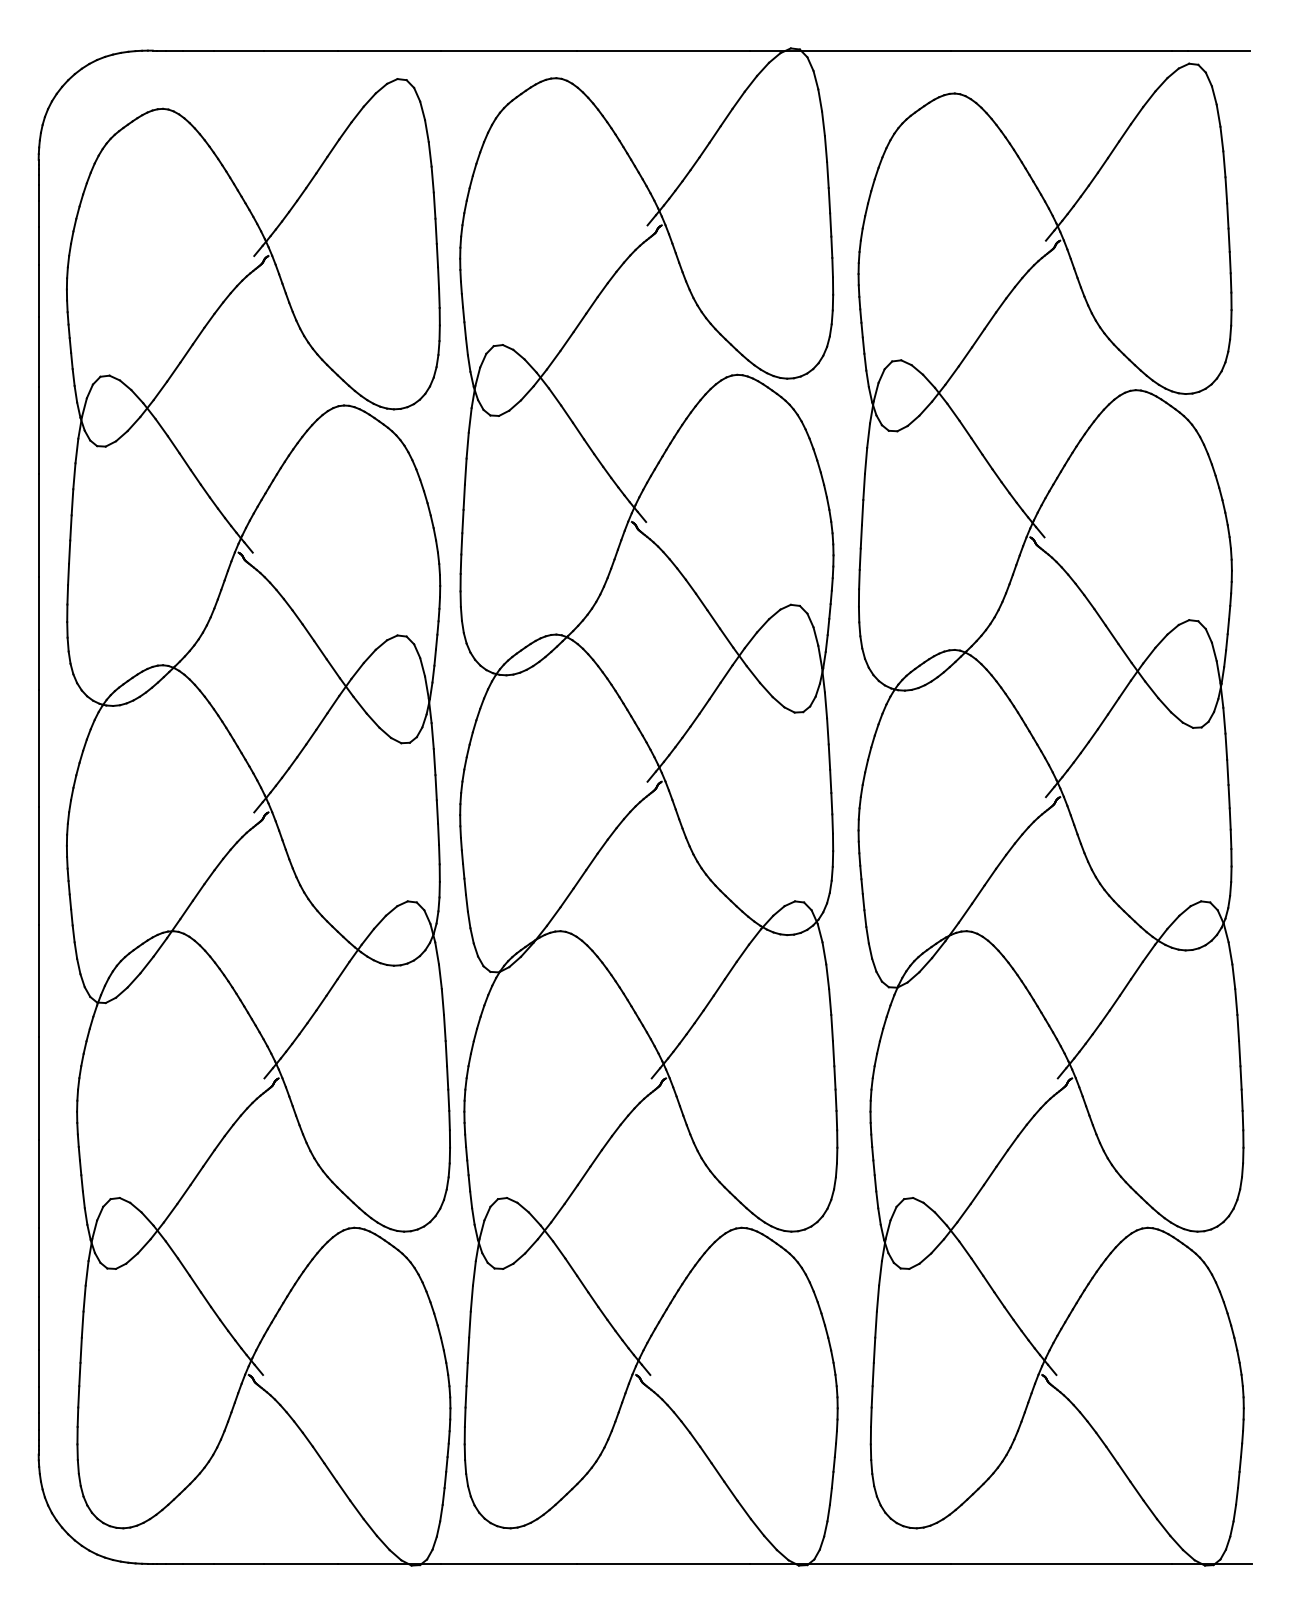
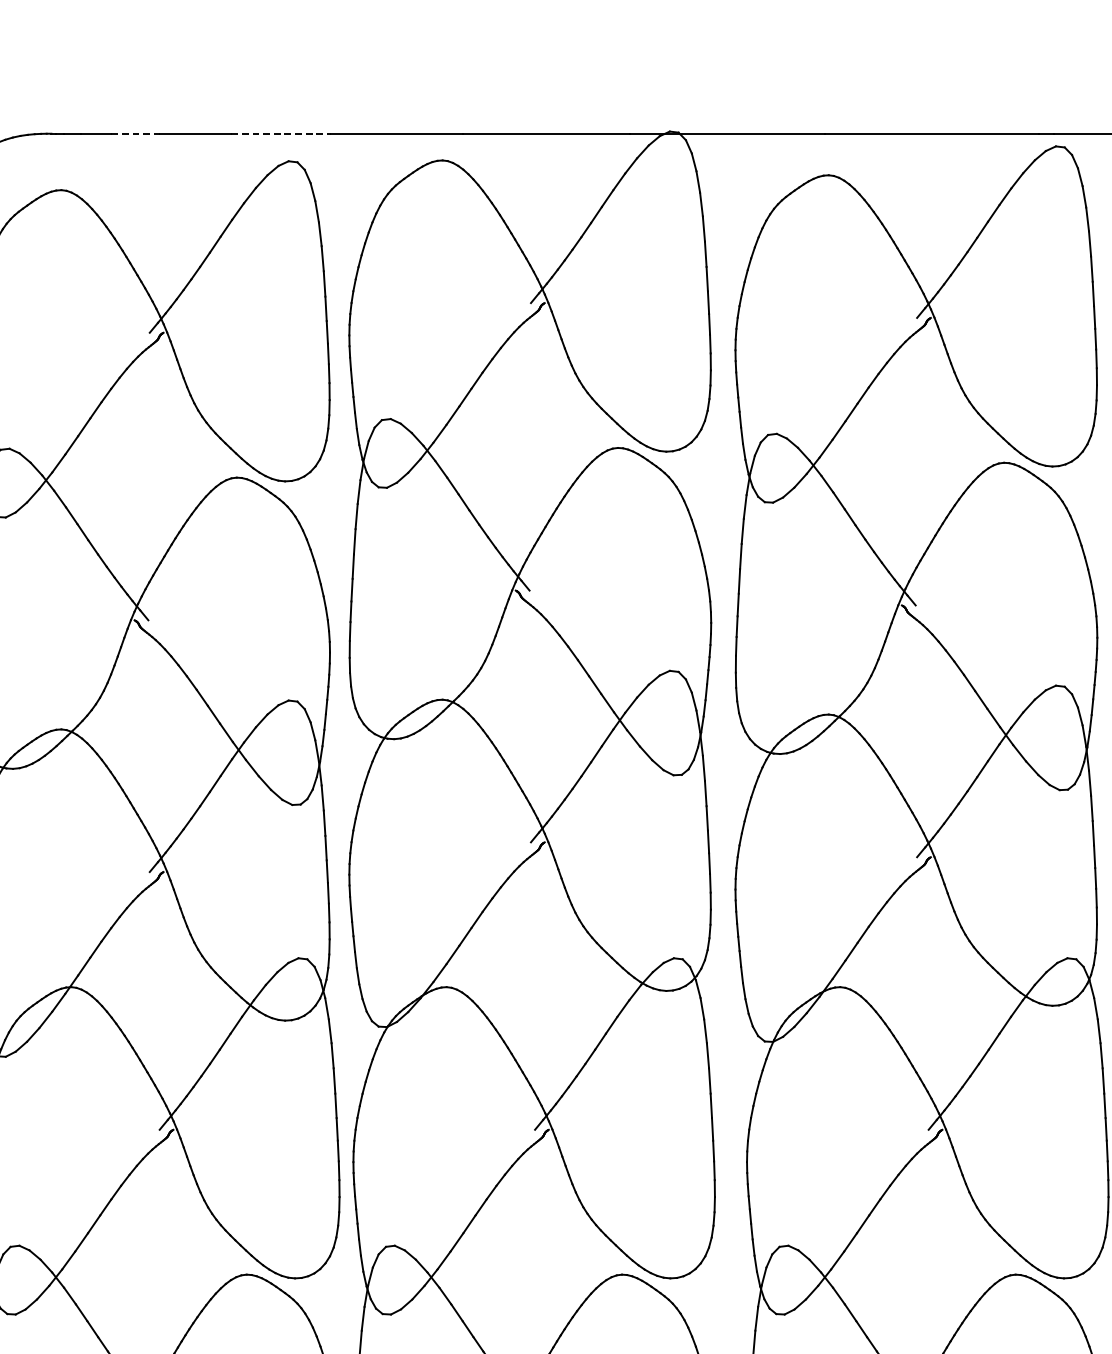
line: (239, 50) -> (135, 133), solid -> dashed
line: (390, 50) -> (281, 133), solid -> dashed

